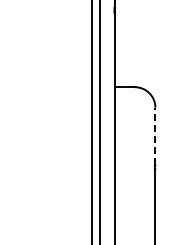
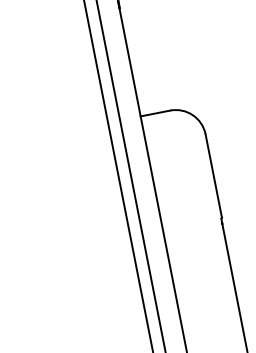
line: (155, 136) -> (213, 176), dashed -> solid

